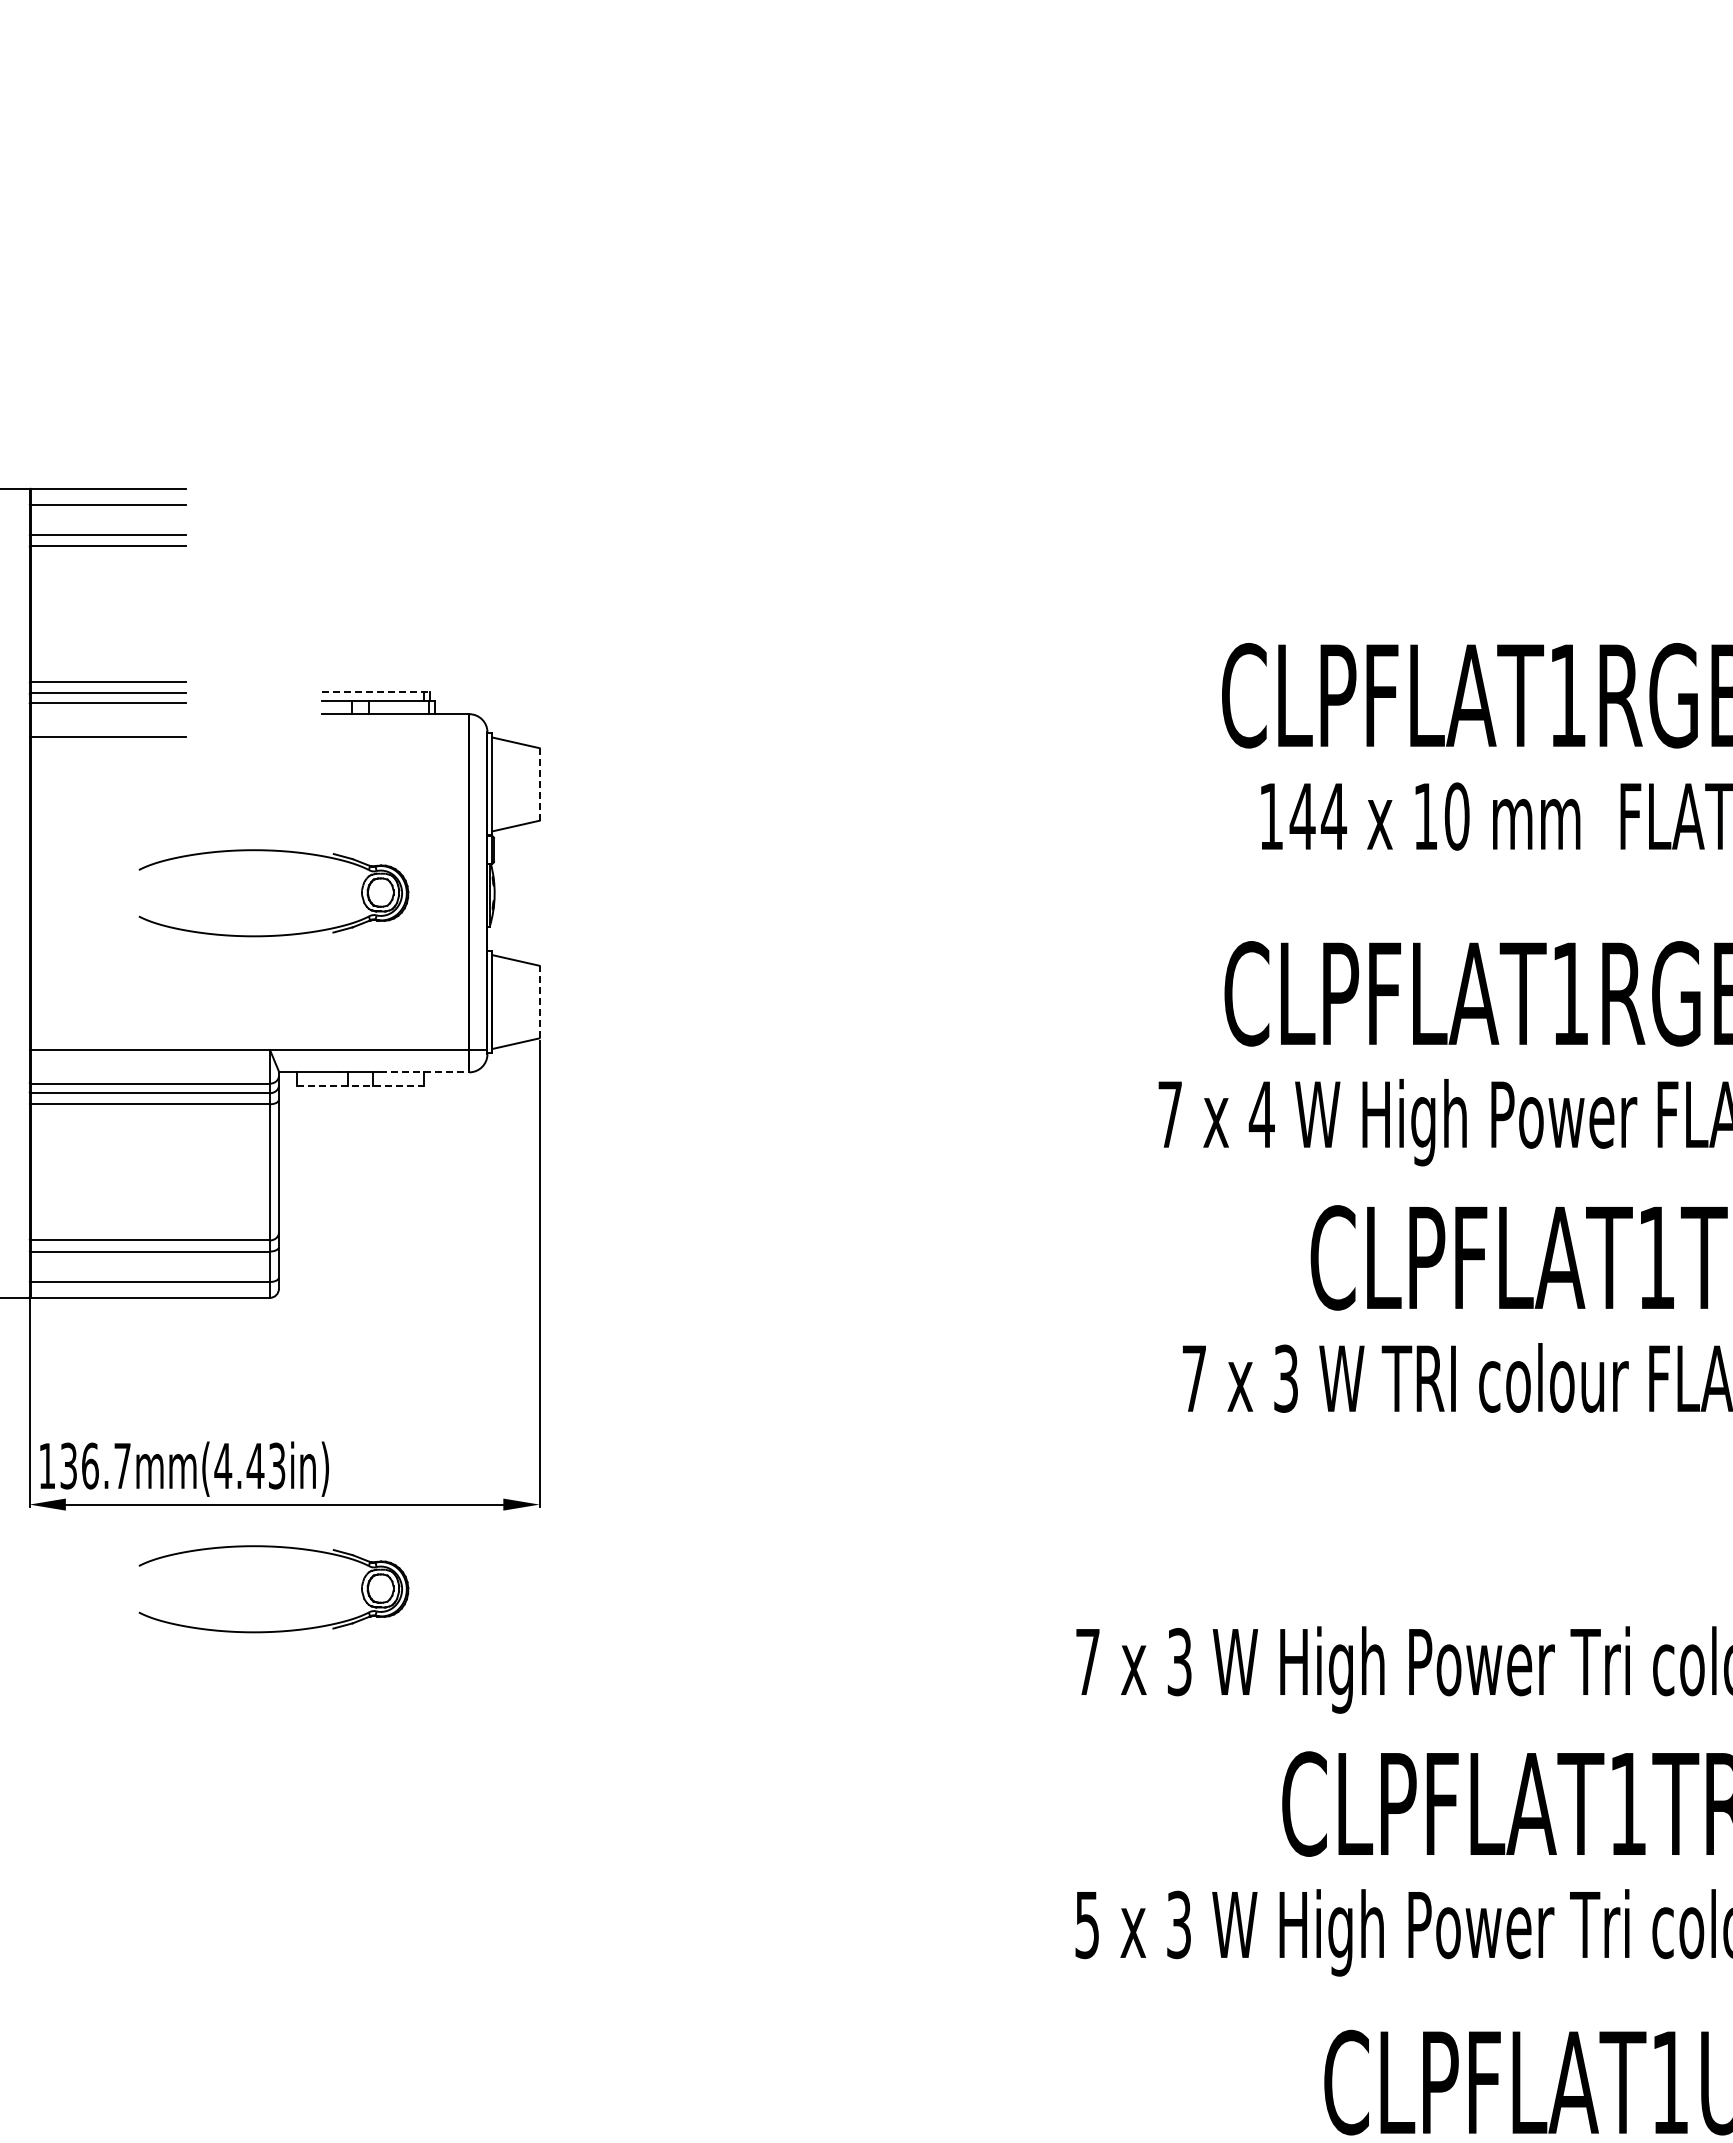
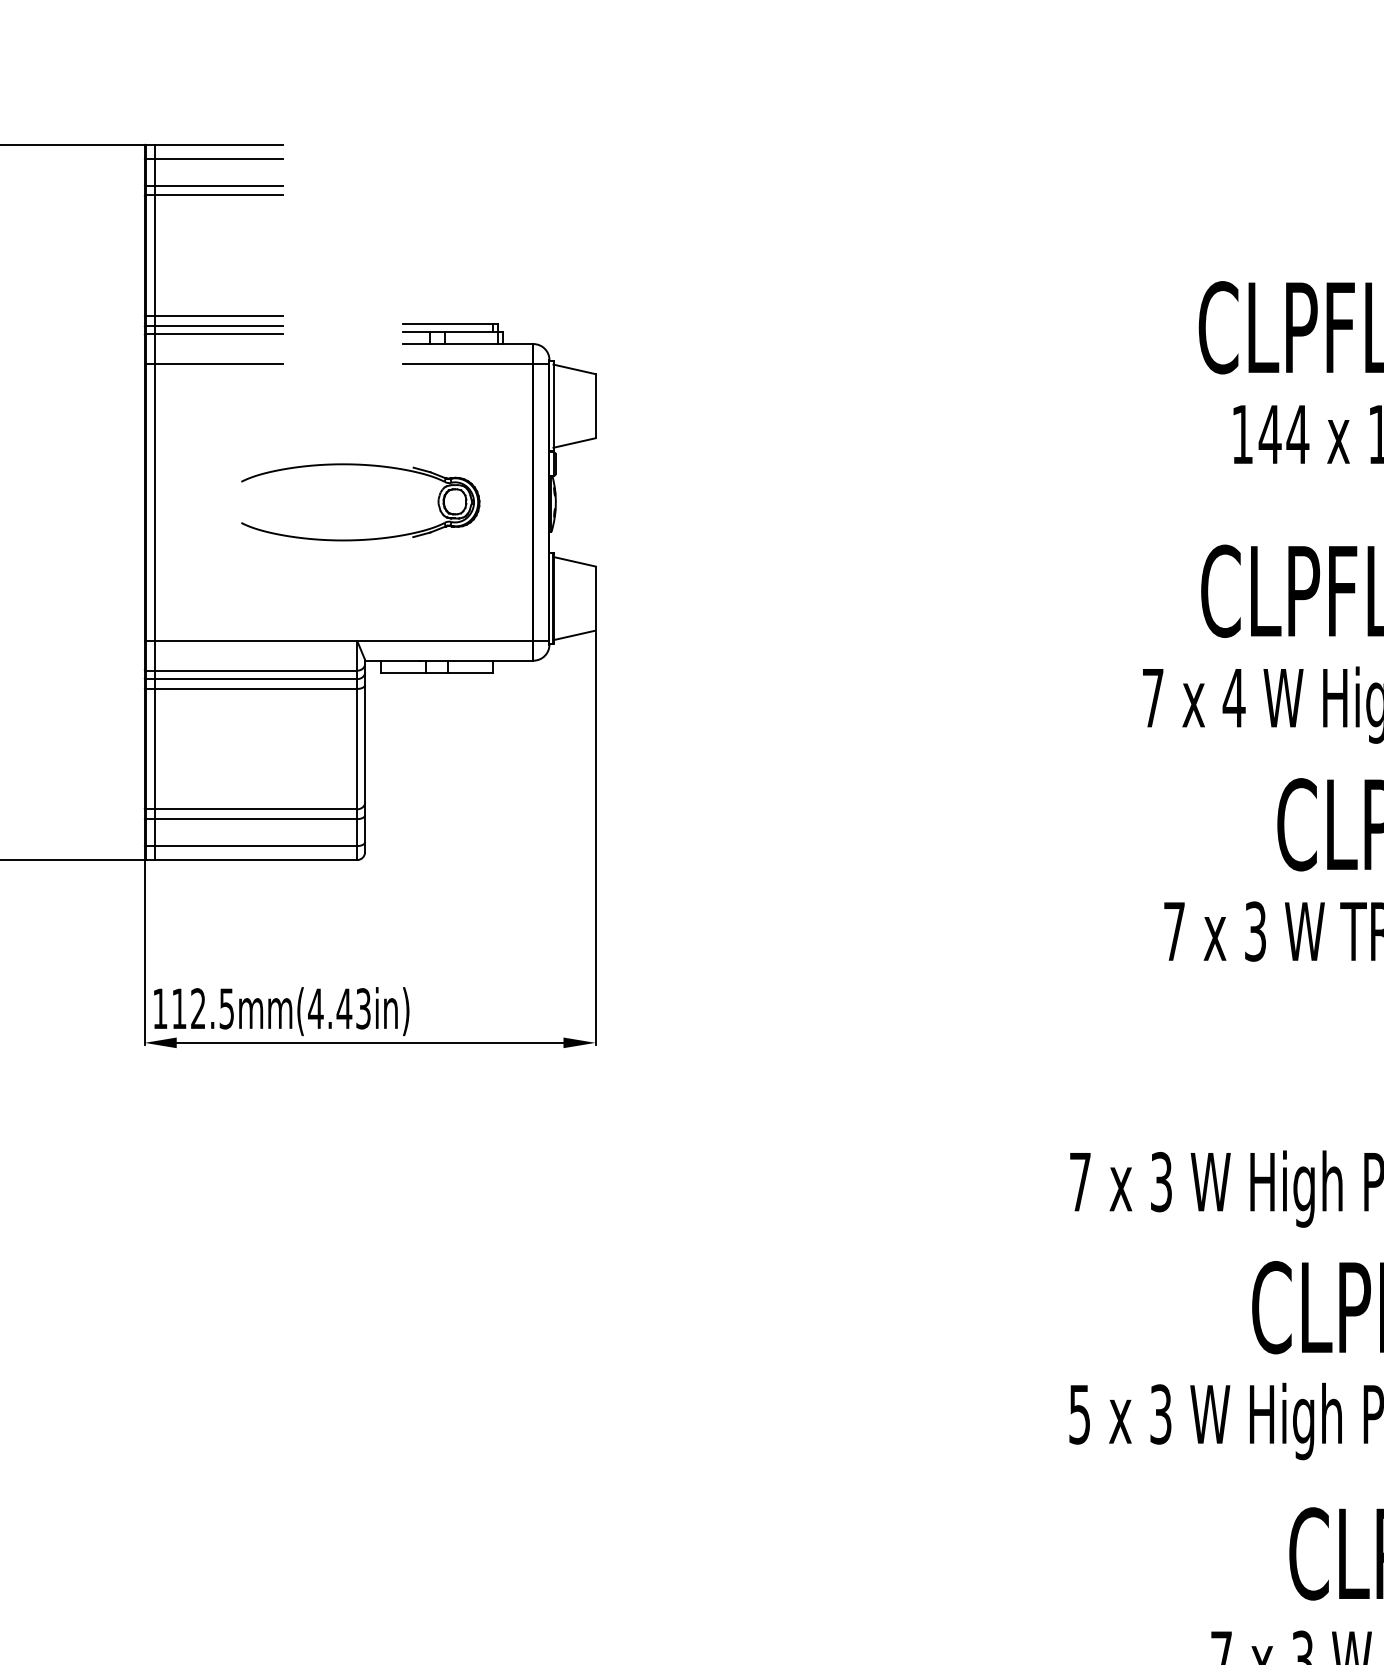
line: (375, 691) -> (450, 324), dashed -> solid
line: (404, 736) -> (476, 363), added
line: (539, 783) -> (595, 405), dashed -> solid
line: (40, 892) -> (154, 501), added
line: (539, 1001) -> (595, 598), dashed -> solid
line: (424, 1072) -> (493, 660), dashed -> solid
line: (361, 1085) -> (438, 672), dashed -> solid
text: (95, 1465) -> (202, 1008), 136.7mm(4.43in) -> 112.5mm(4.43in)
part: (274, 1630) -> (361, 1154), removed

